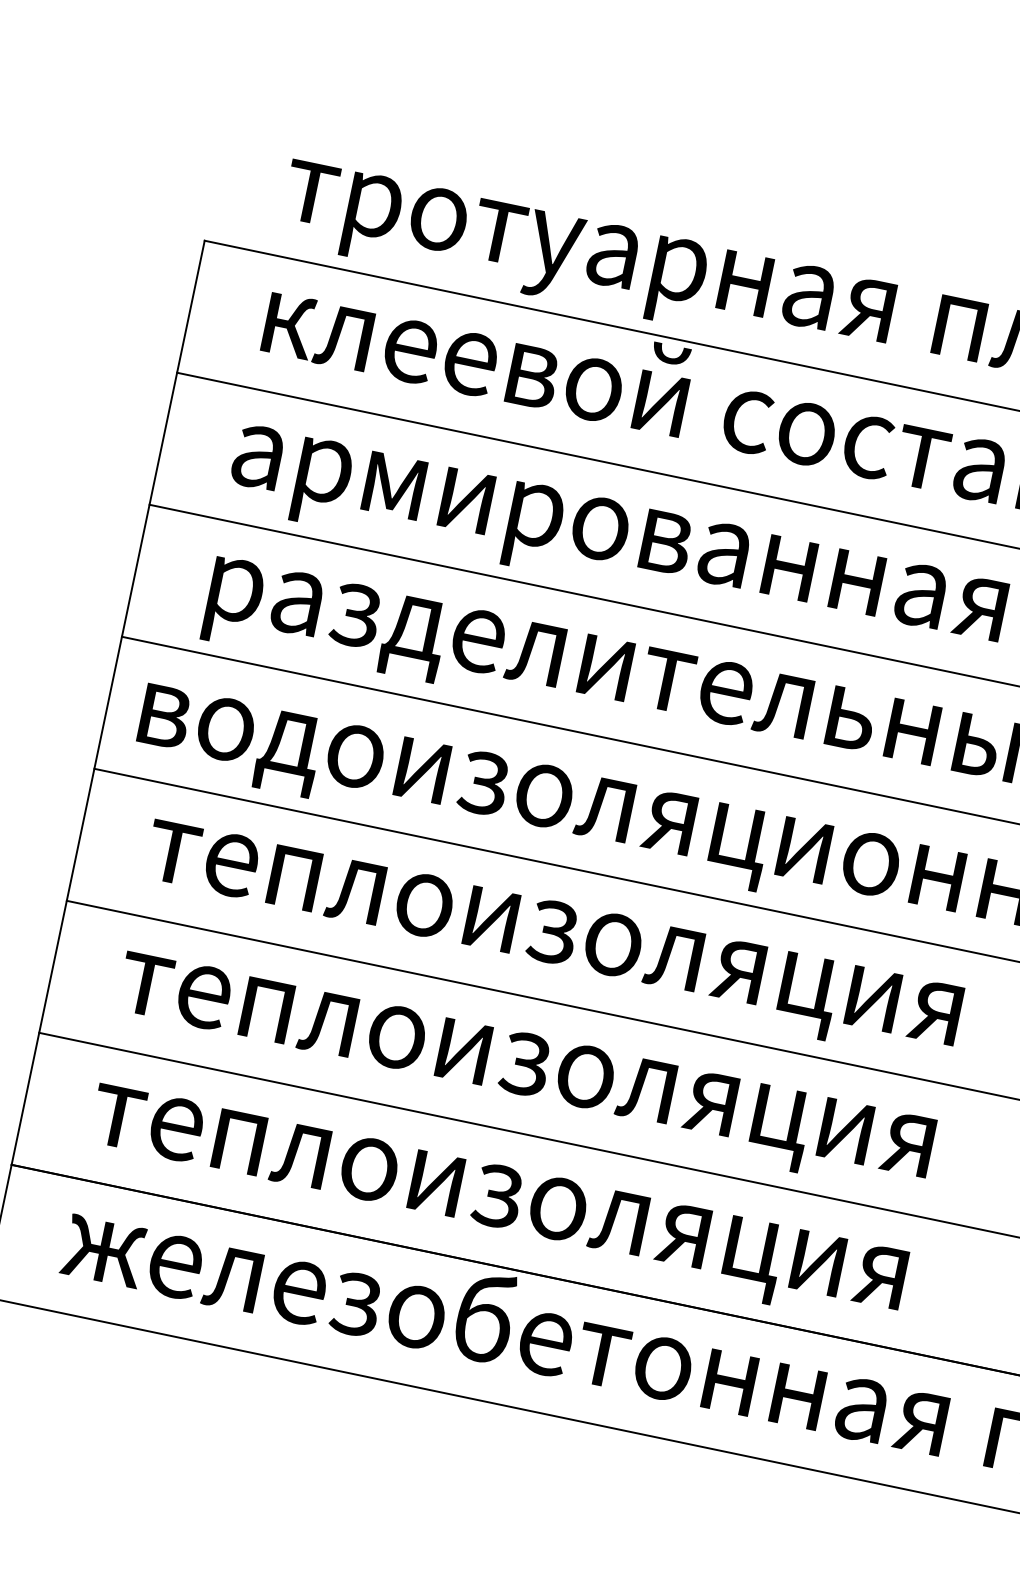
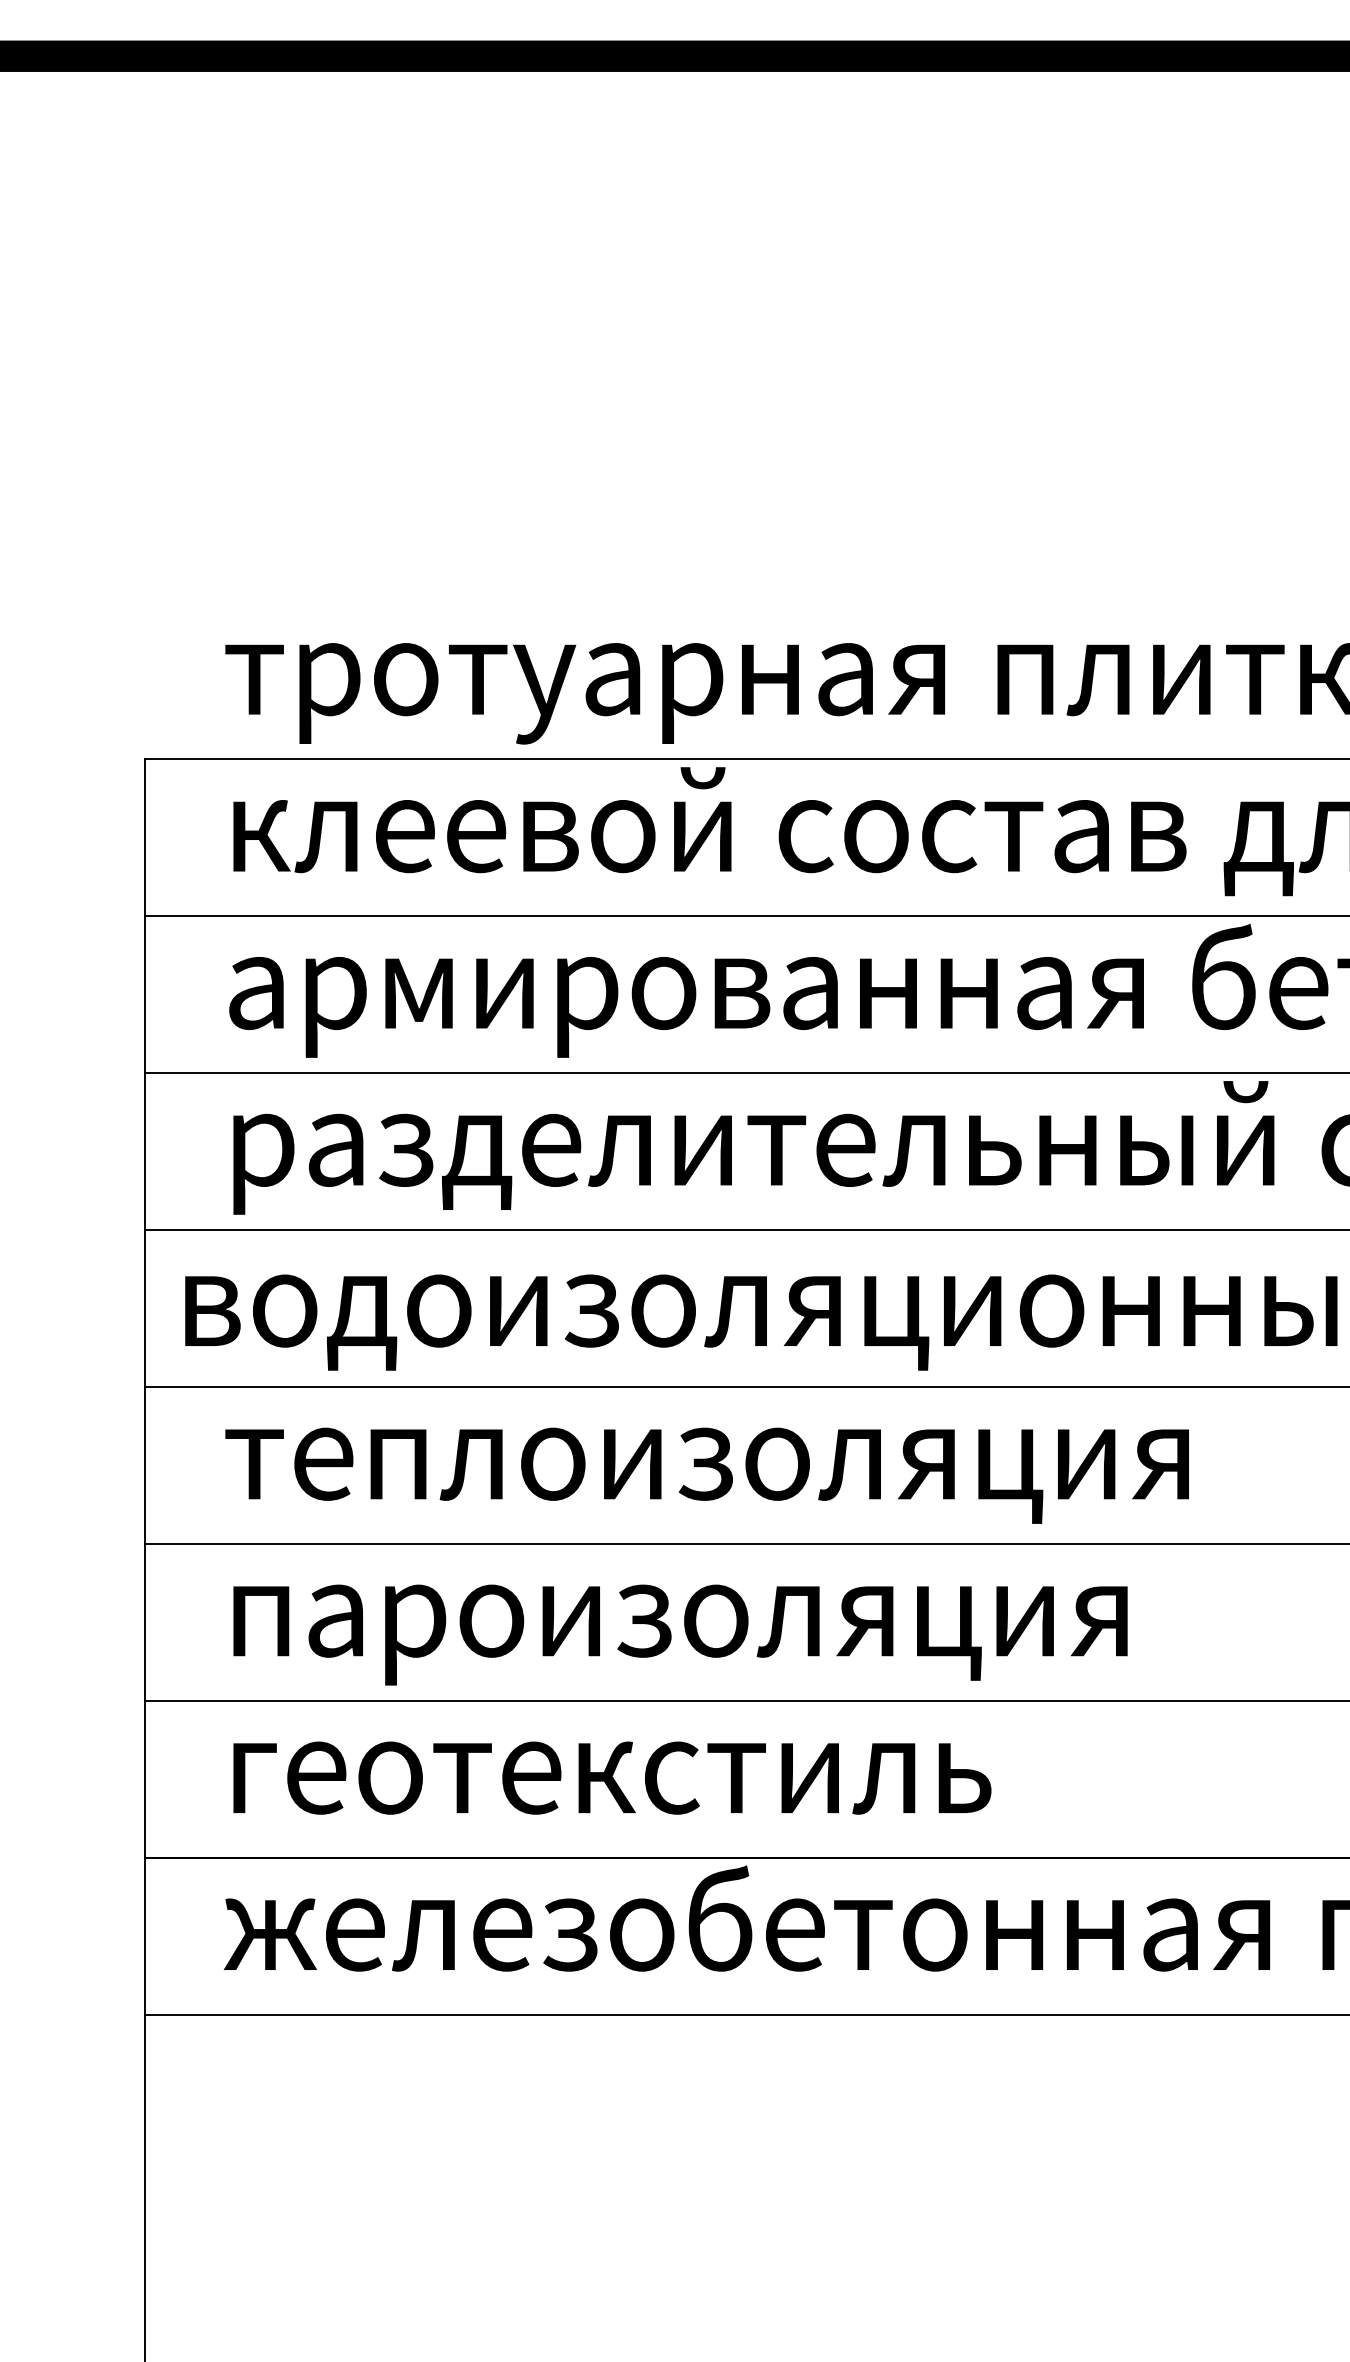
text: (523, 1075) -> (706, 1634), теплоизоляция -> пароизоляция
text: (496, 1205) -> (706, 1789), теплоизоляция -> геотекстиль

